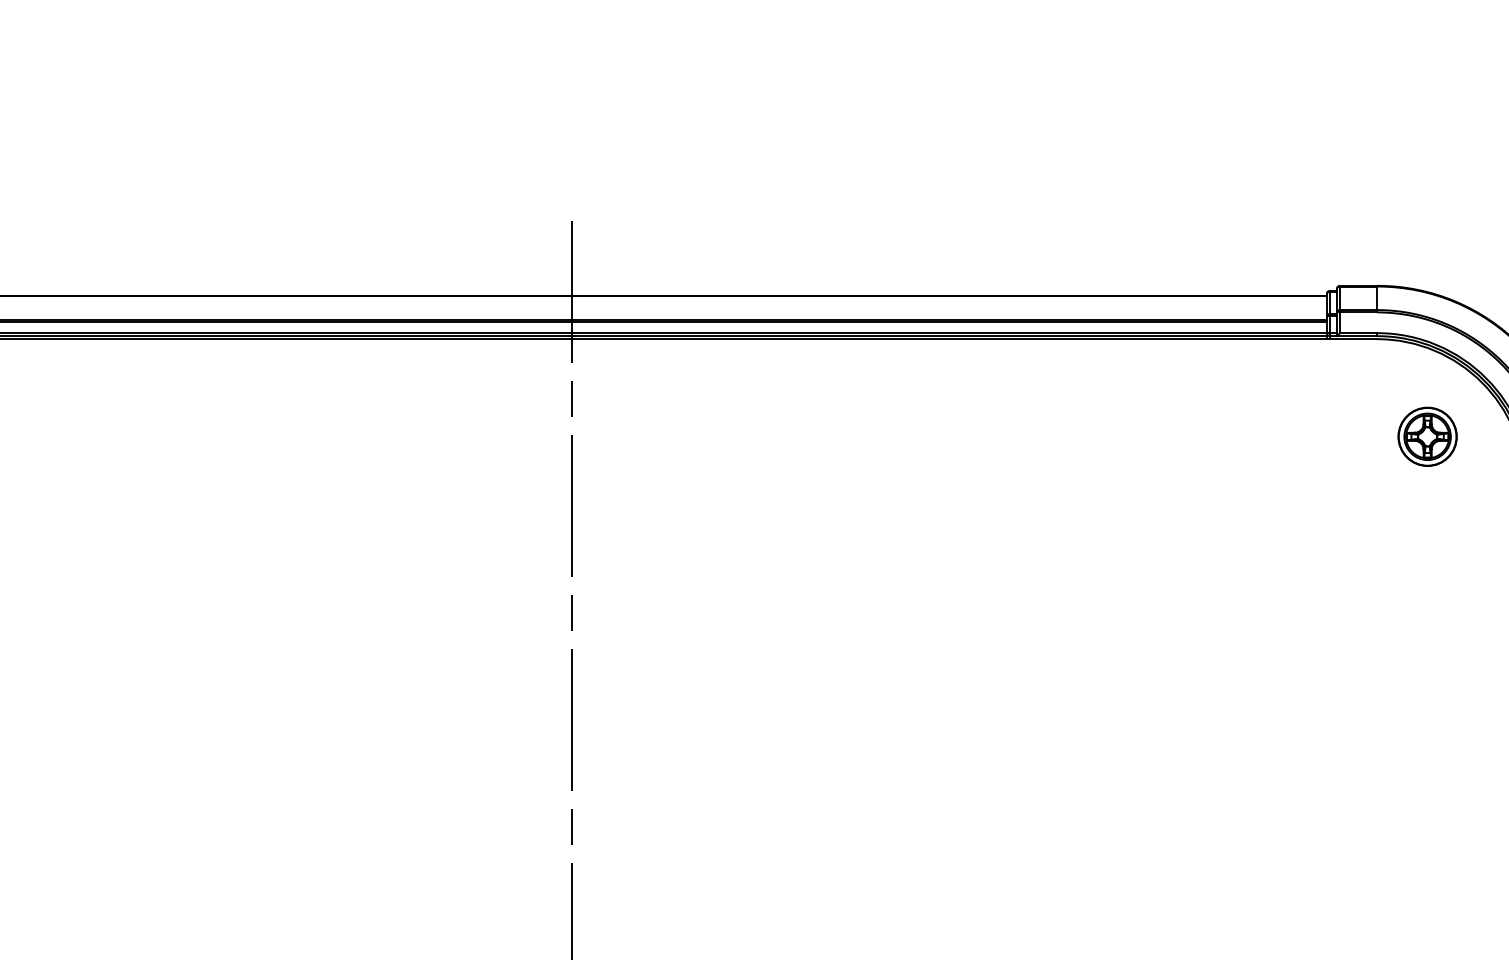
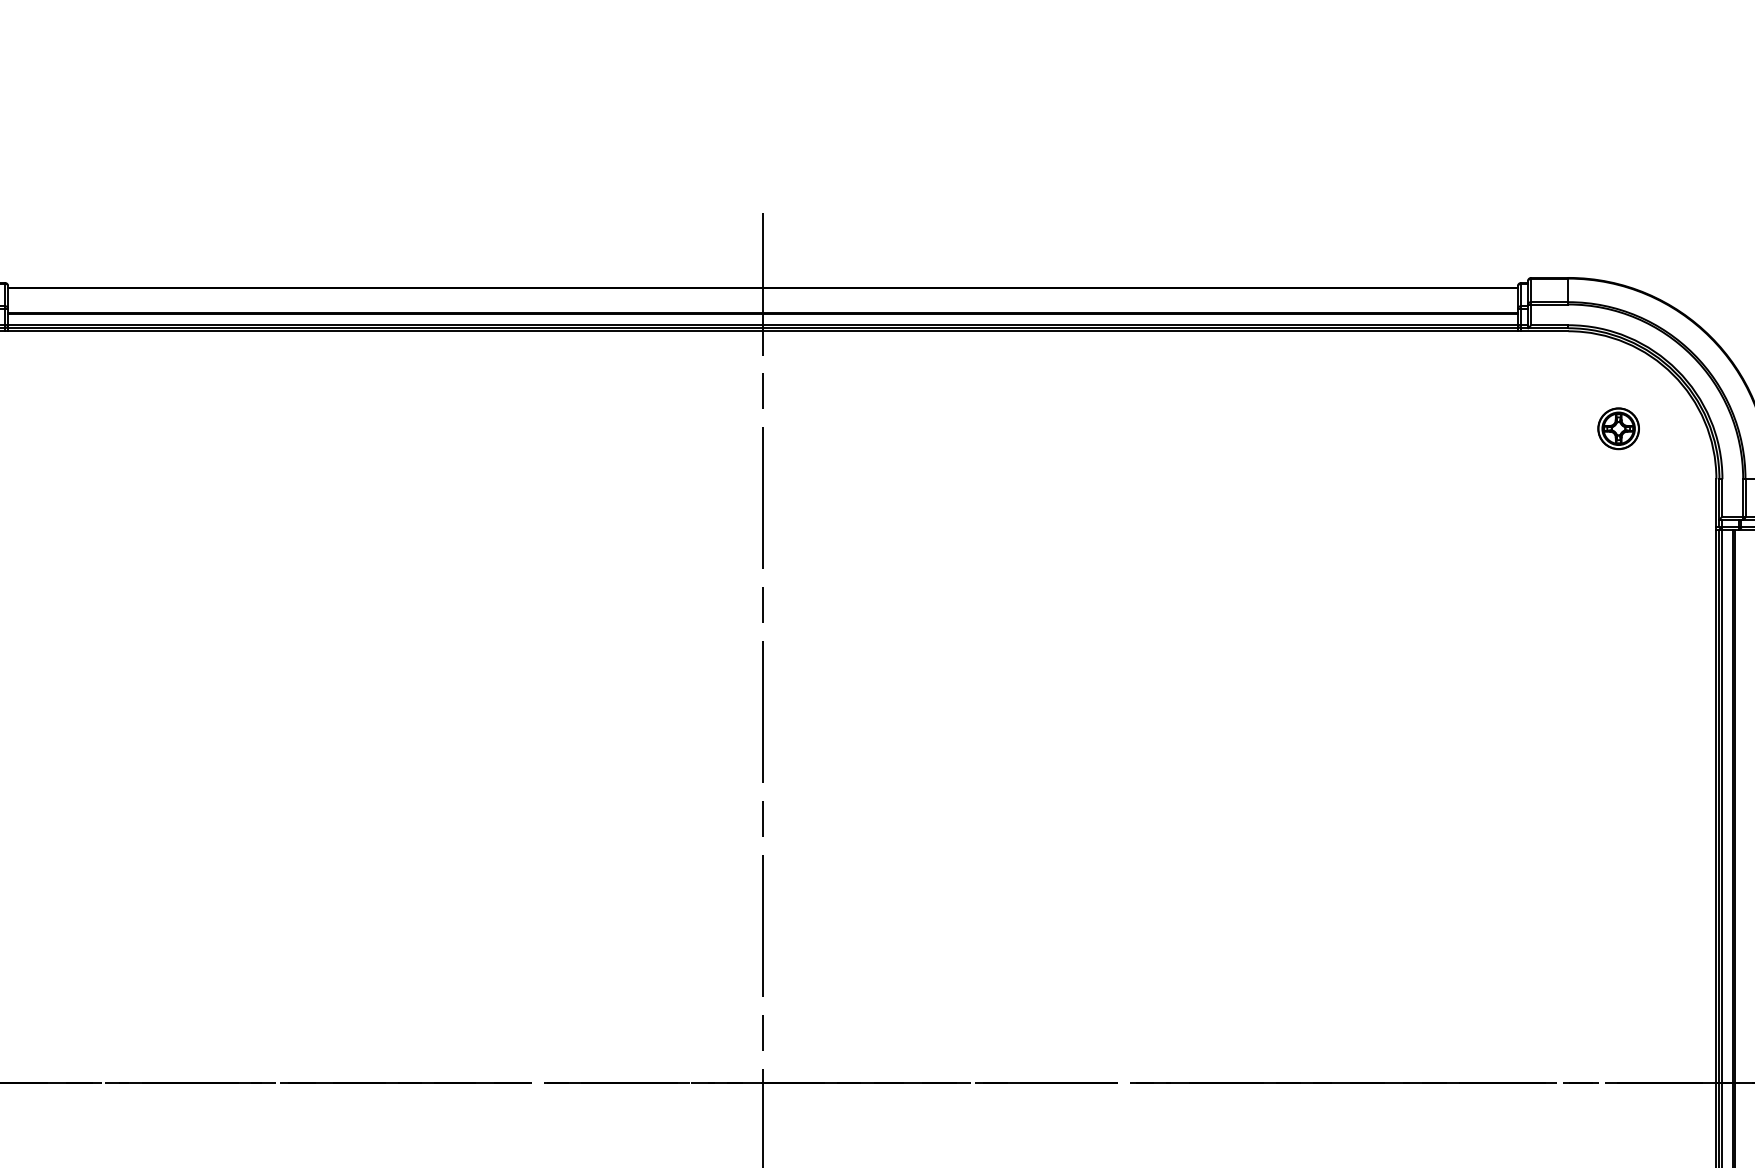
part: (1427, 436) -> (1618, 428), size x0.7

